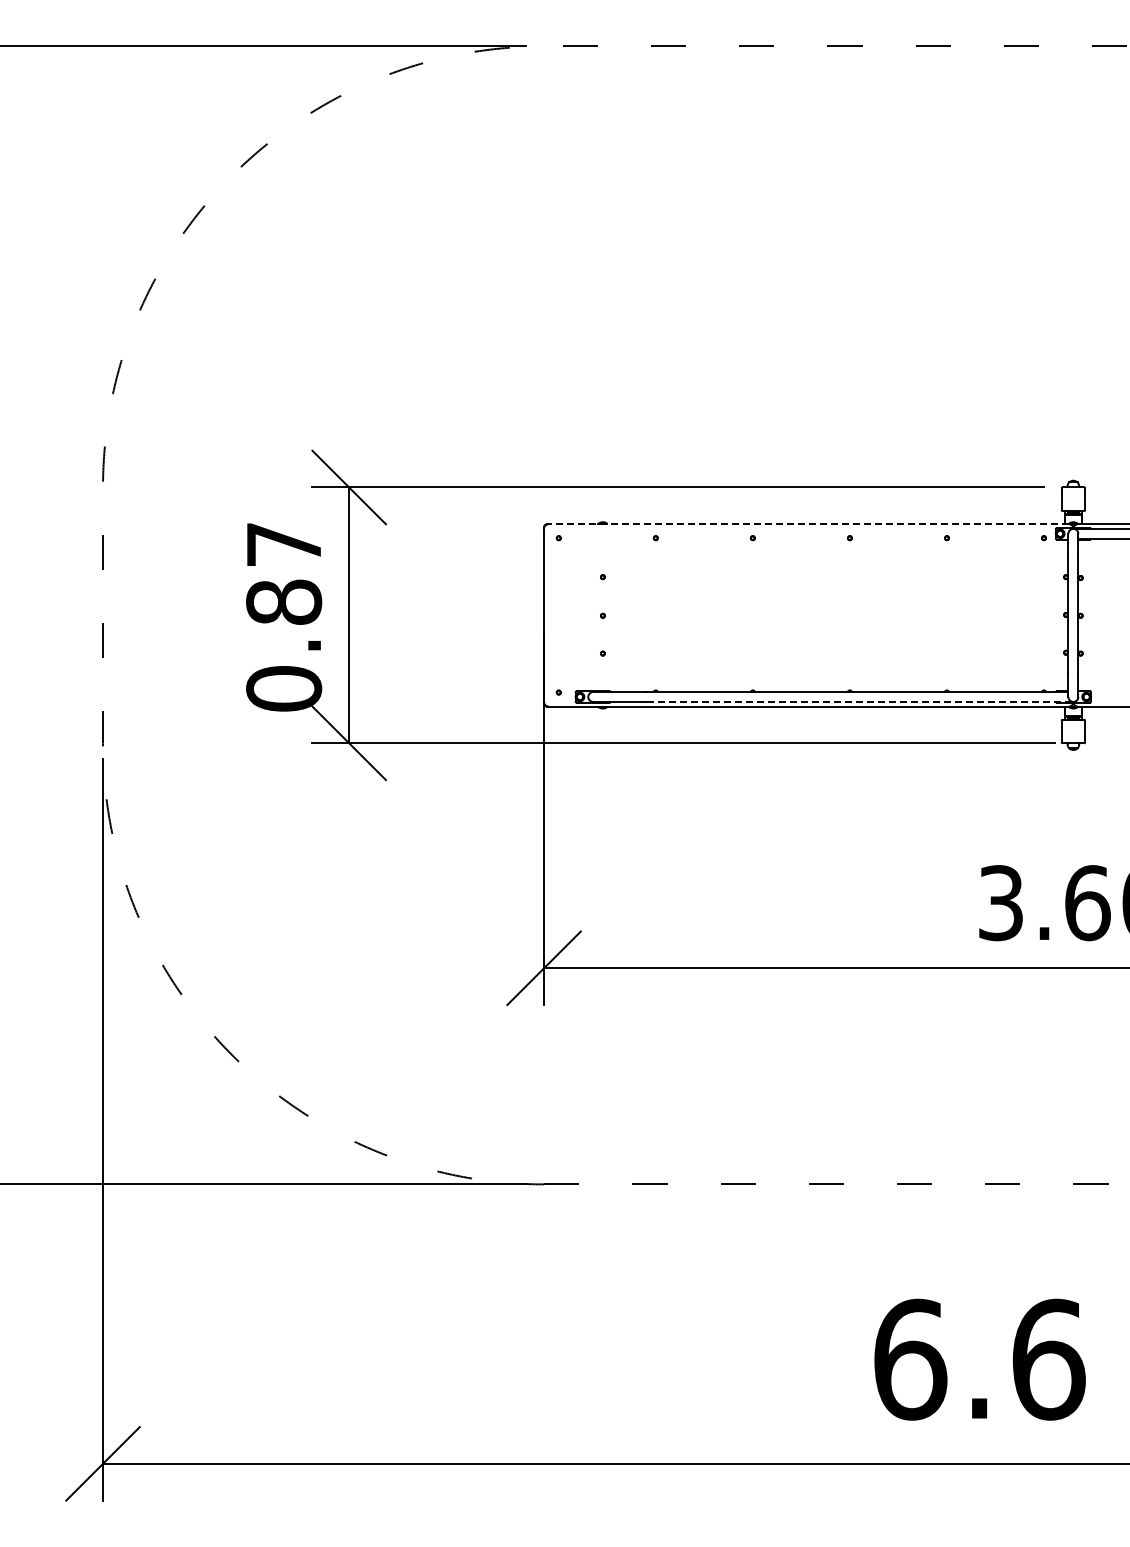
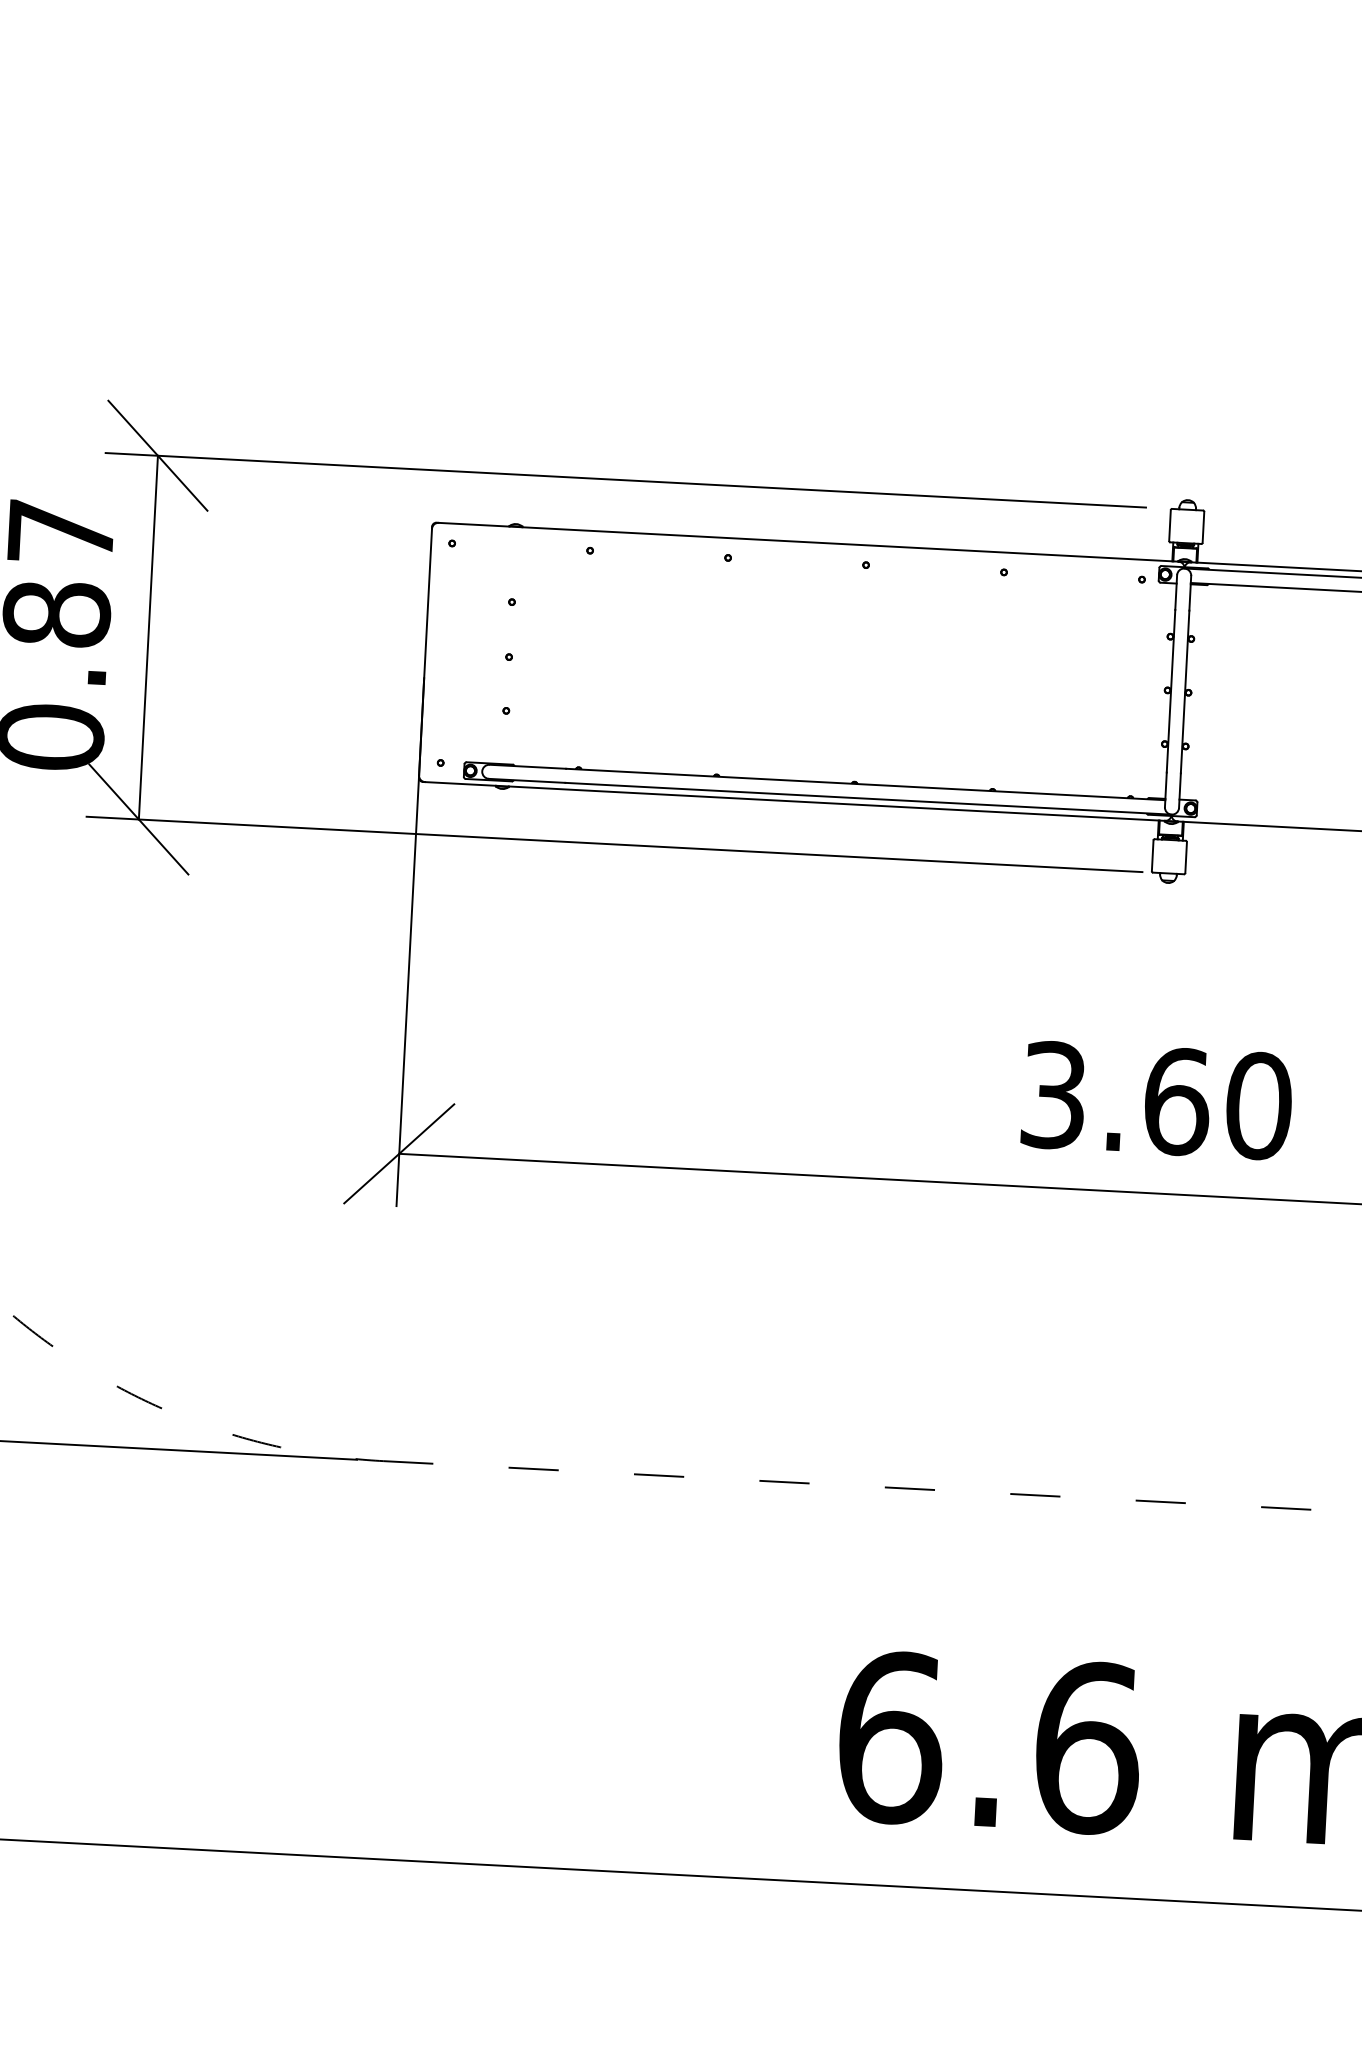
line: (808, 524) -> (808, 542), dashed -> solid
line: (860, 701) -> (868, 798), dashed -> solid

